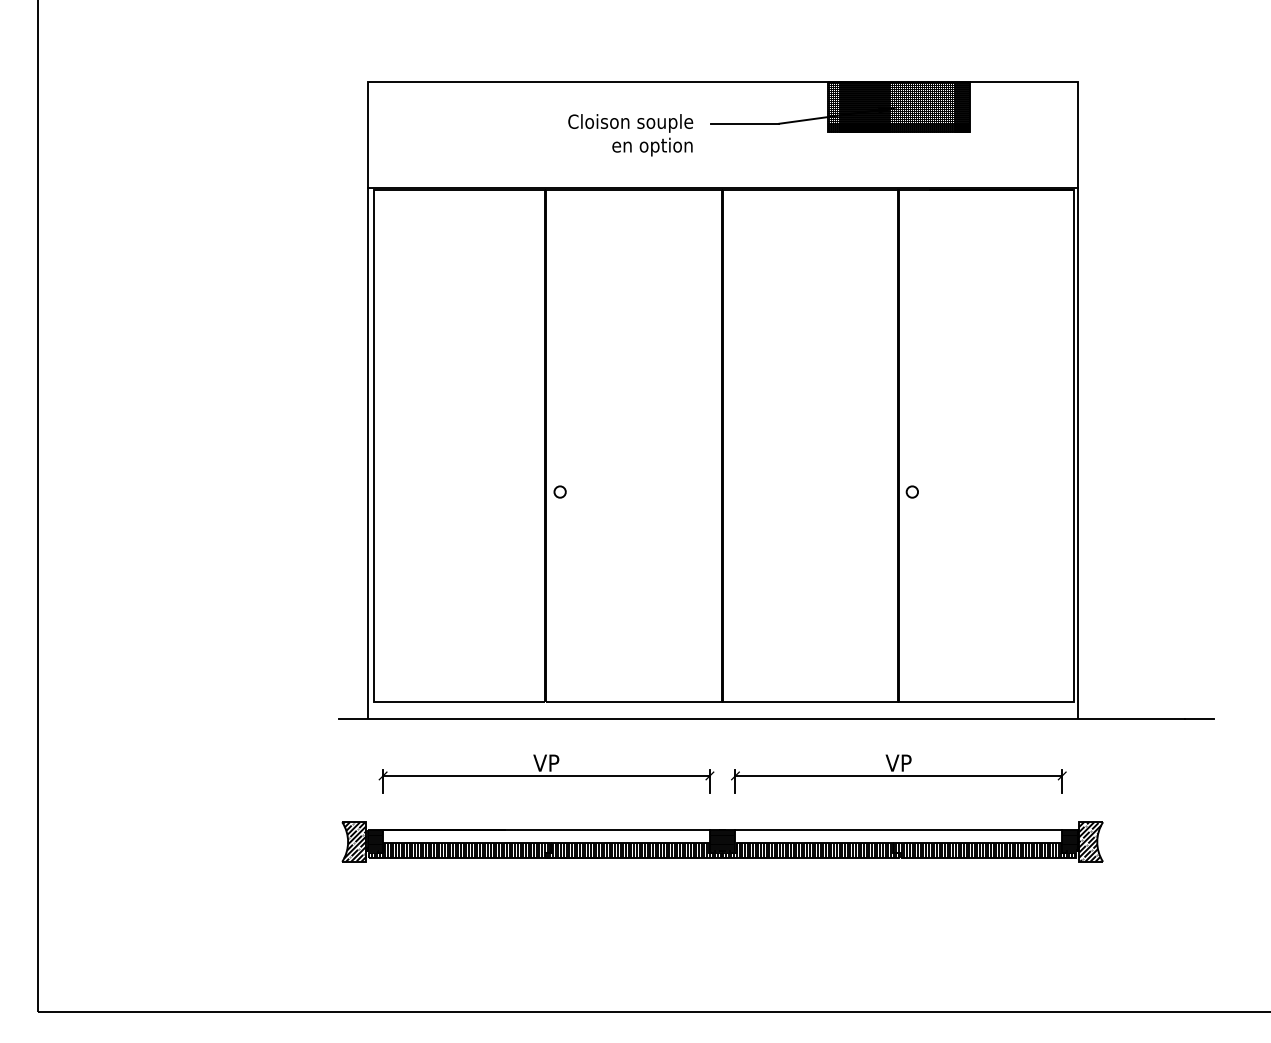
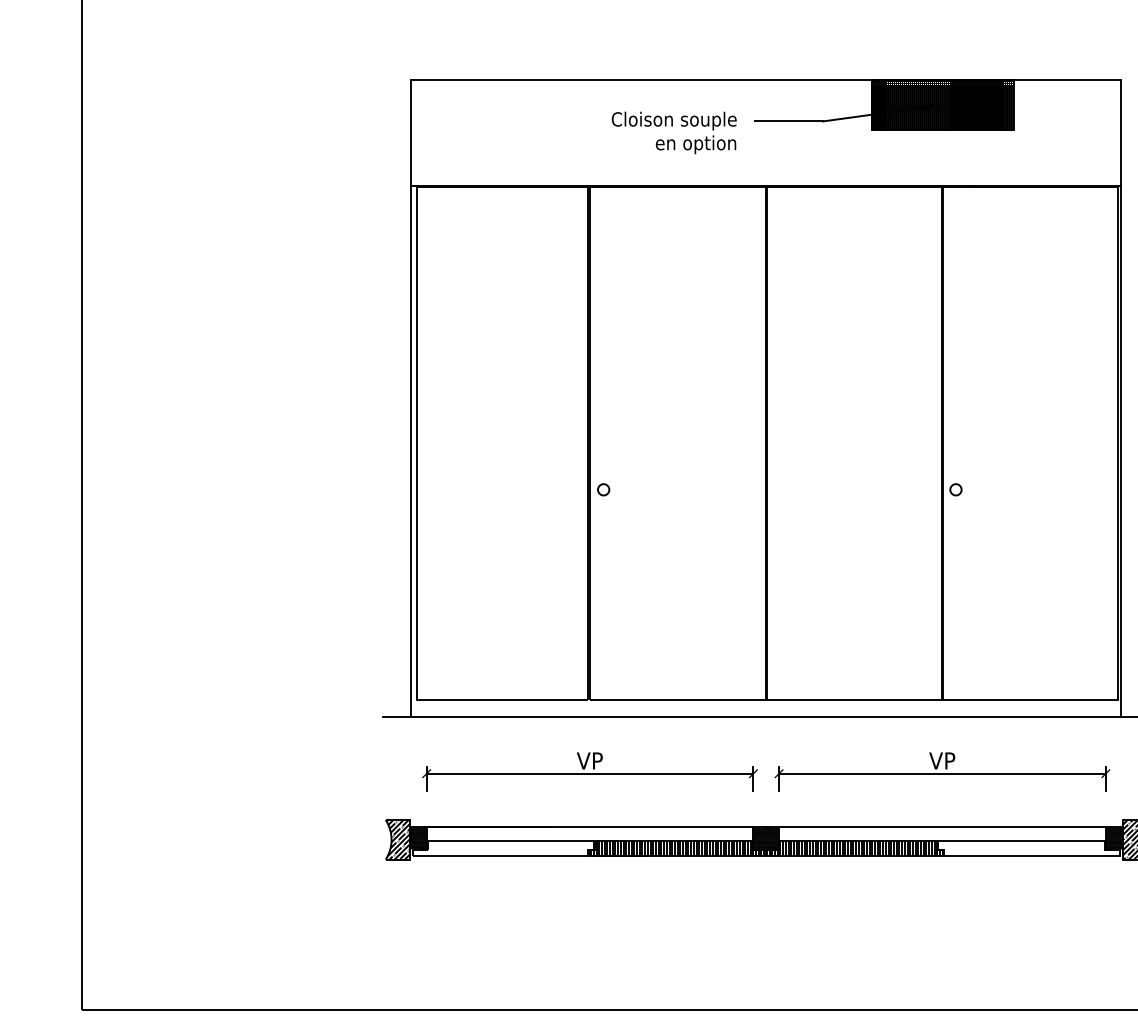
hatch: (460, 850) -> (504, 848), removed
hatch: (985, 850) -> (1029, 848), removed

